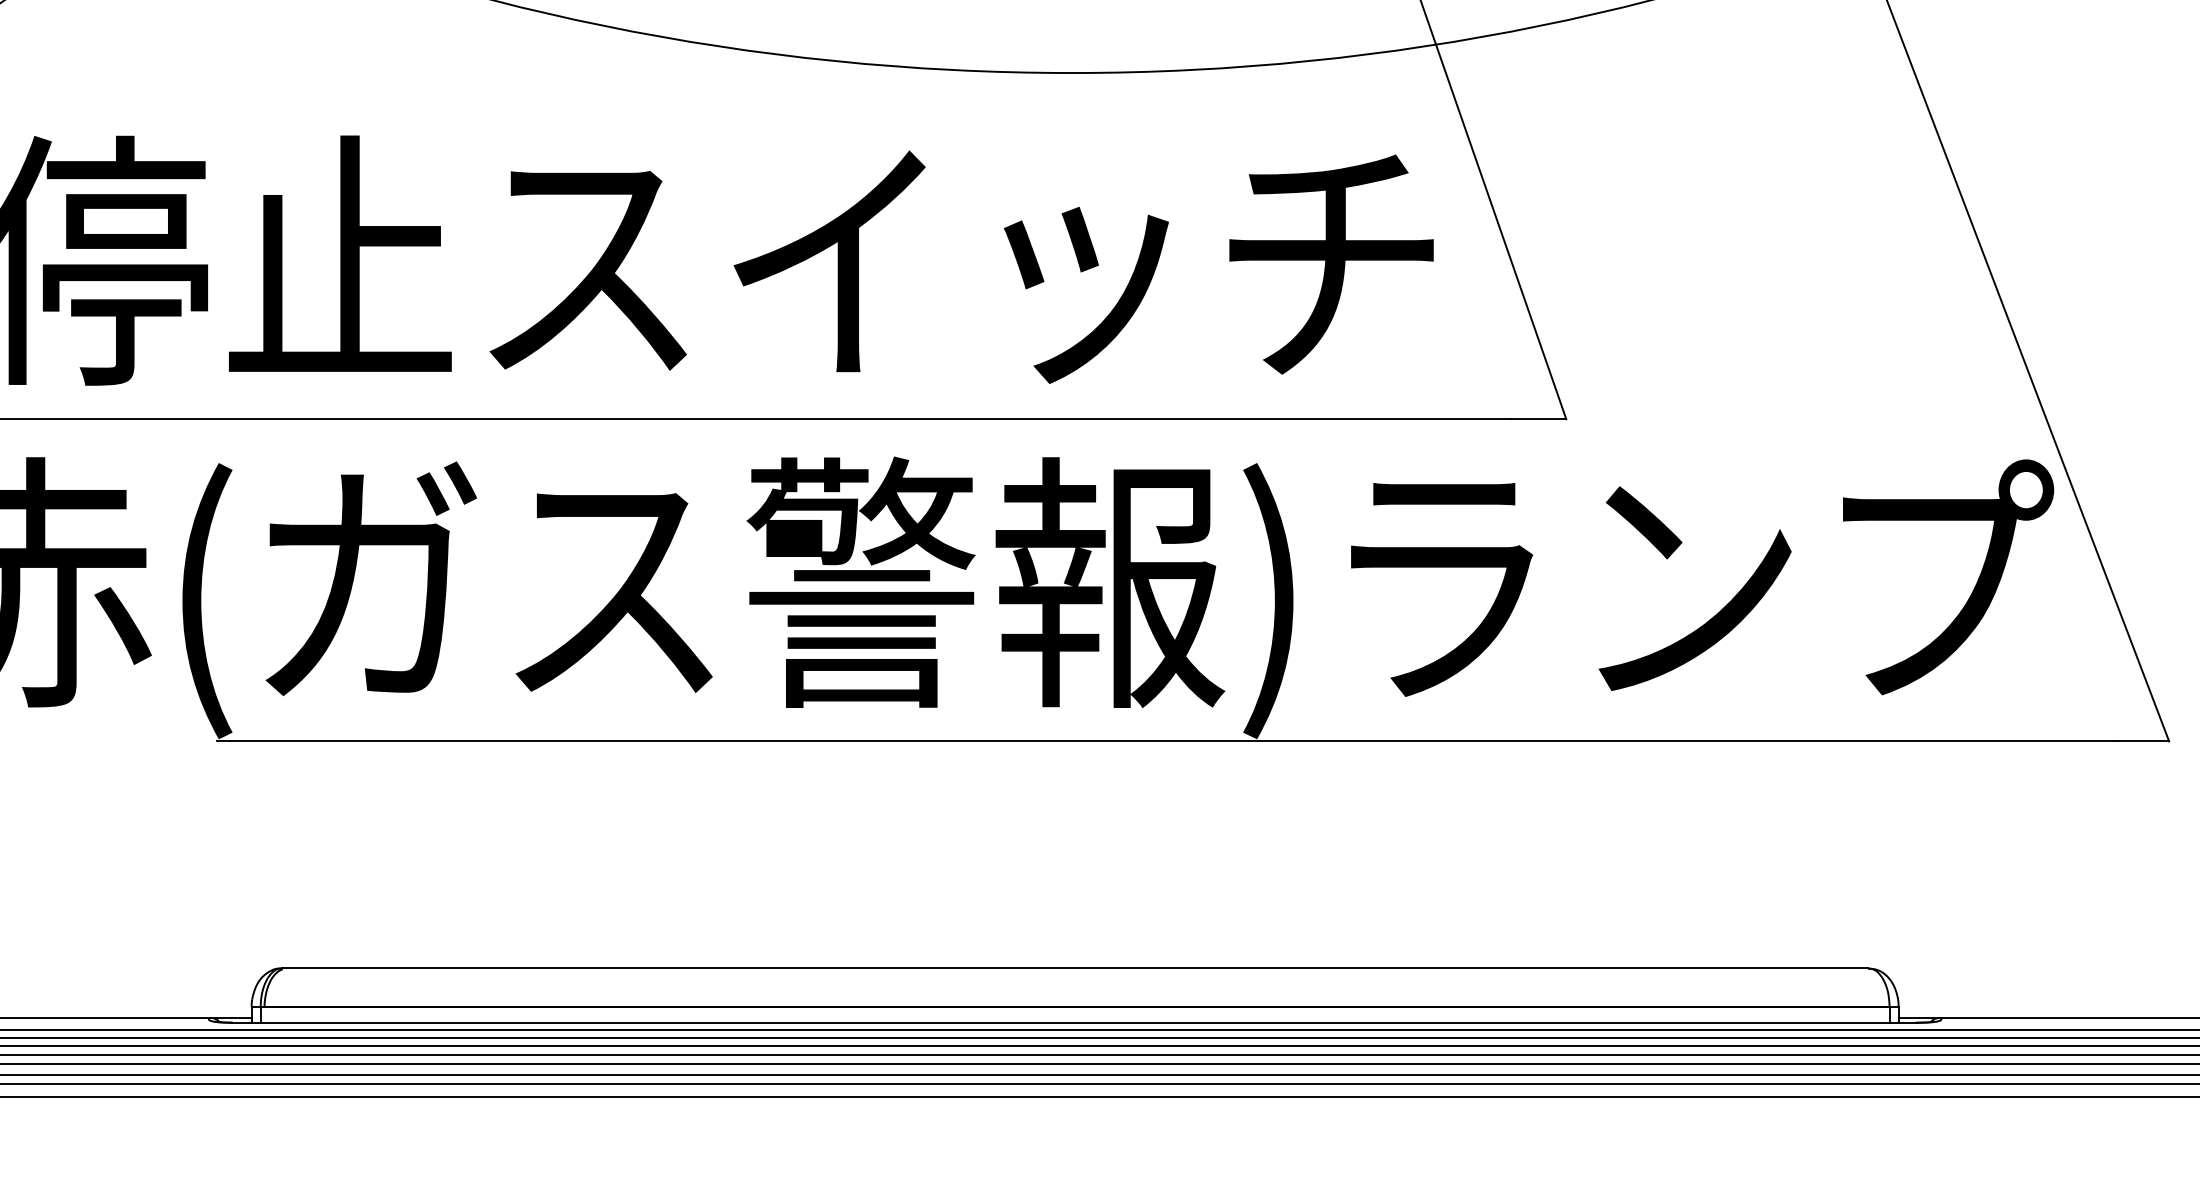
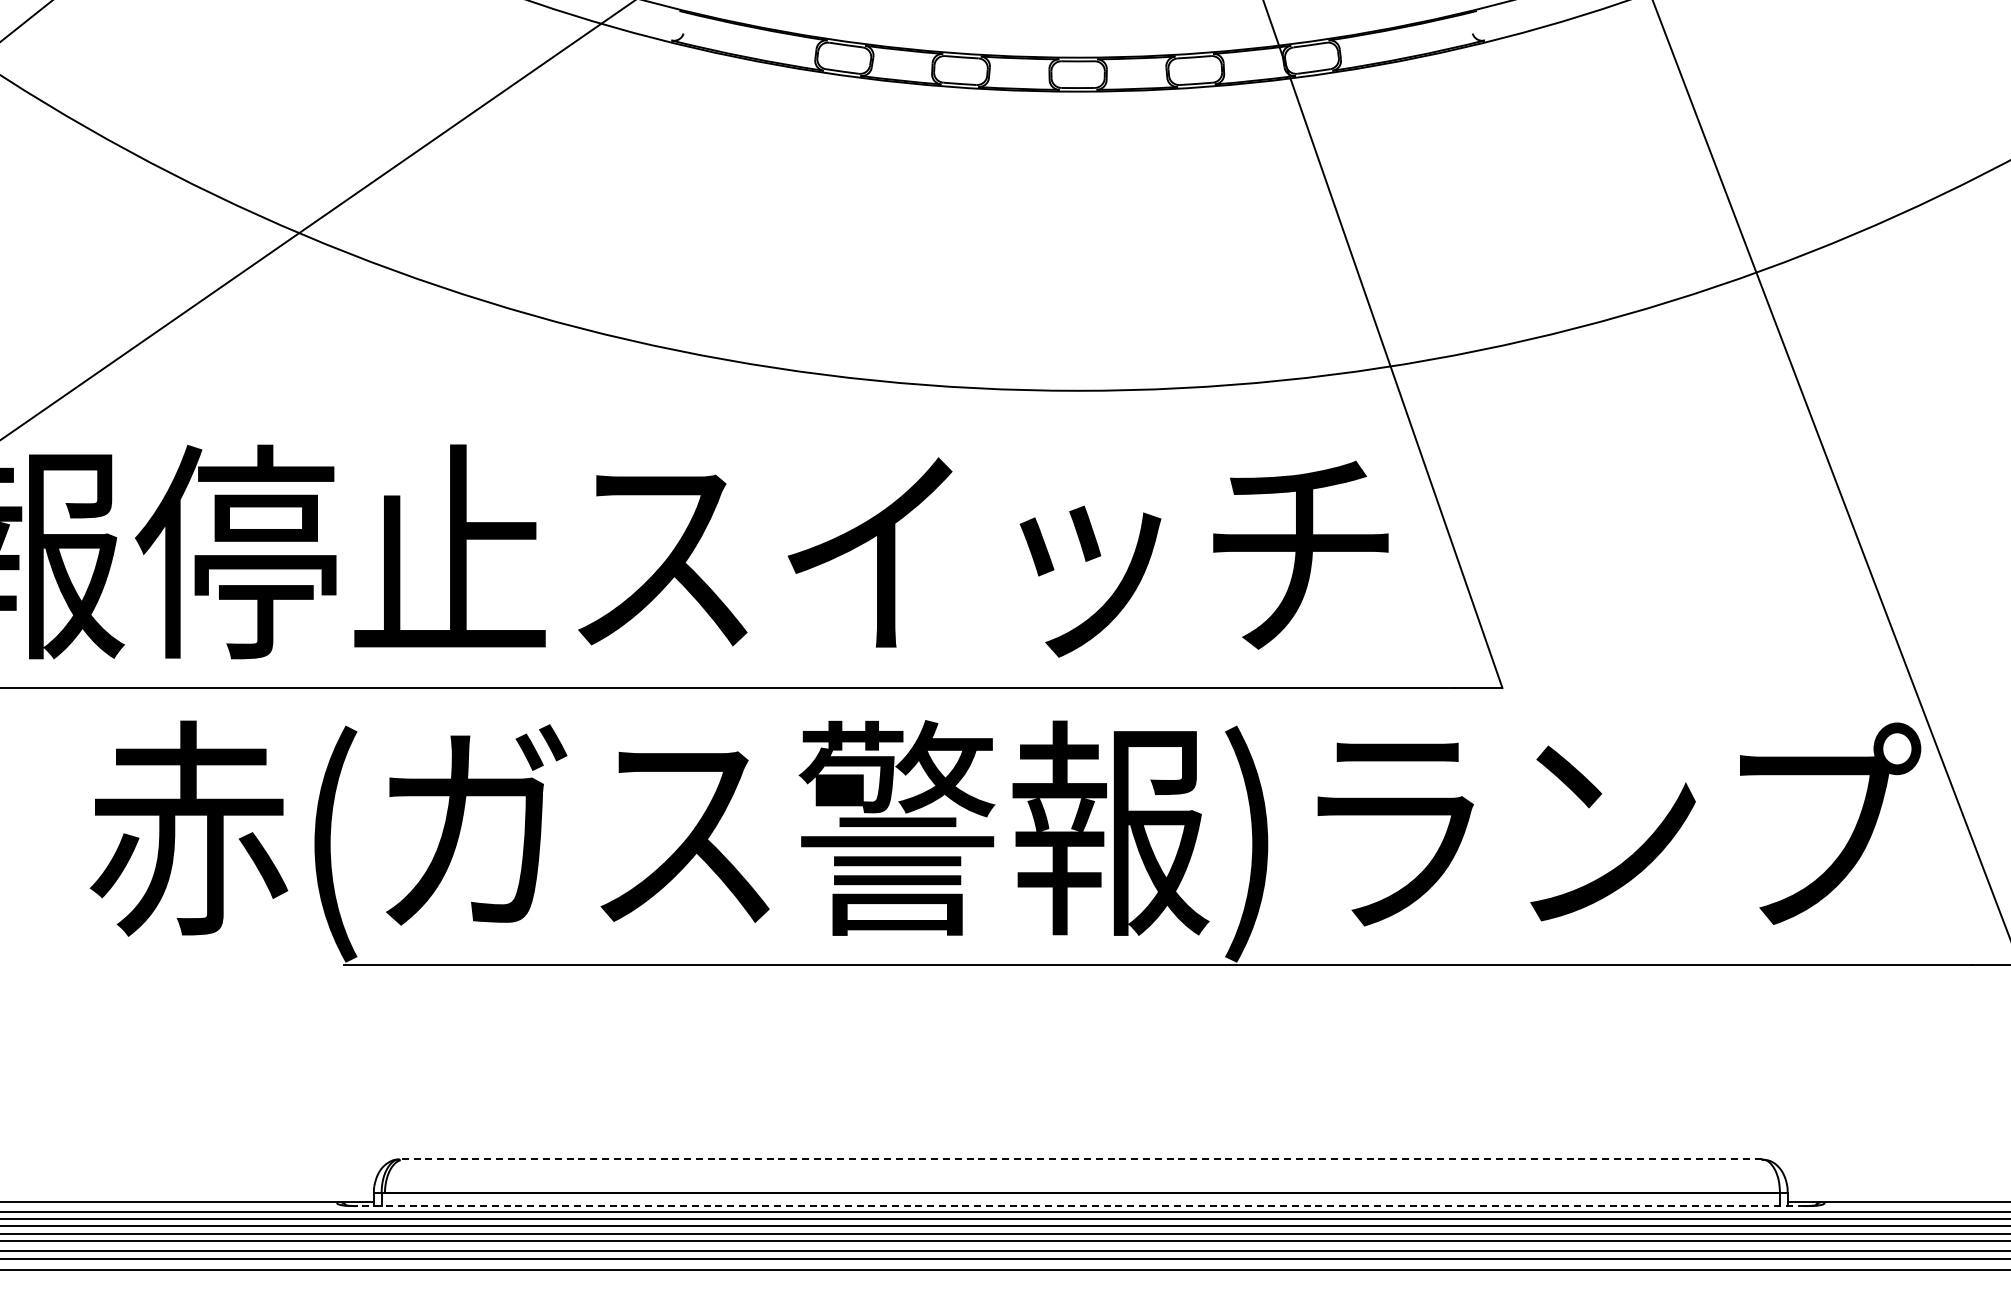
line: (1074, 968) -> (1080, 1159), solid -> dashed
line: (1074, 1023) -> (1080, 1206), solid -> dashed

